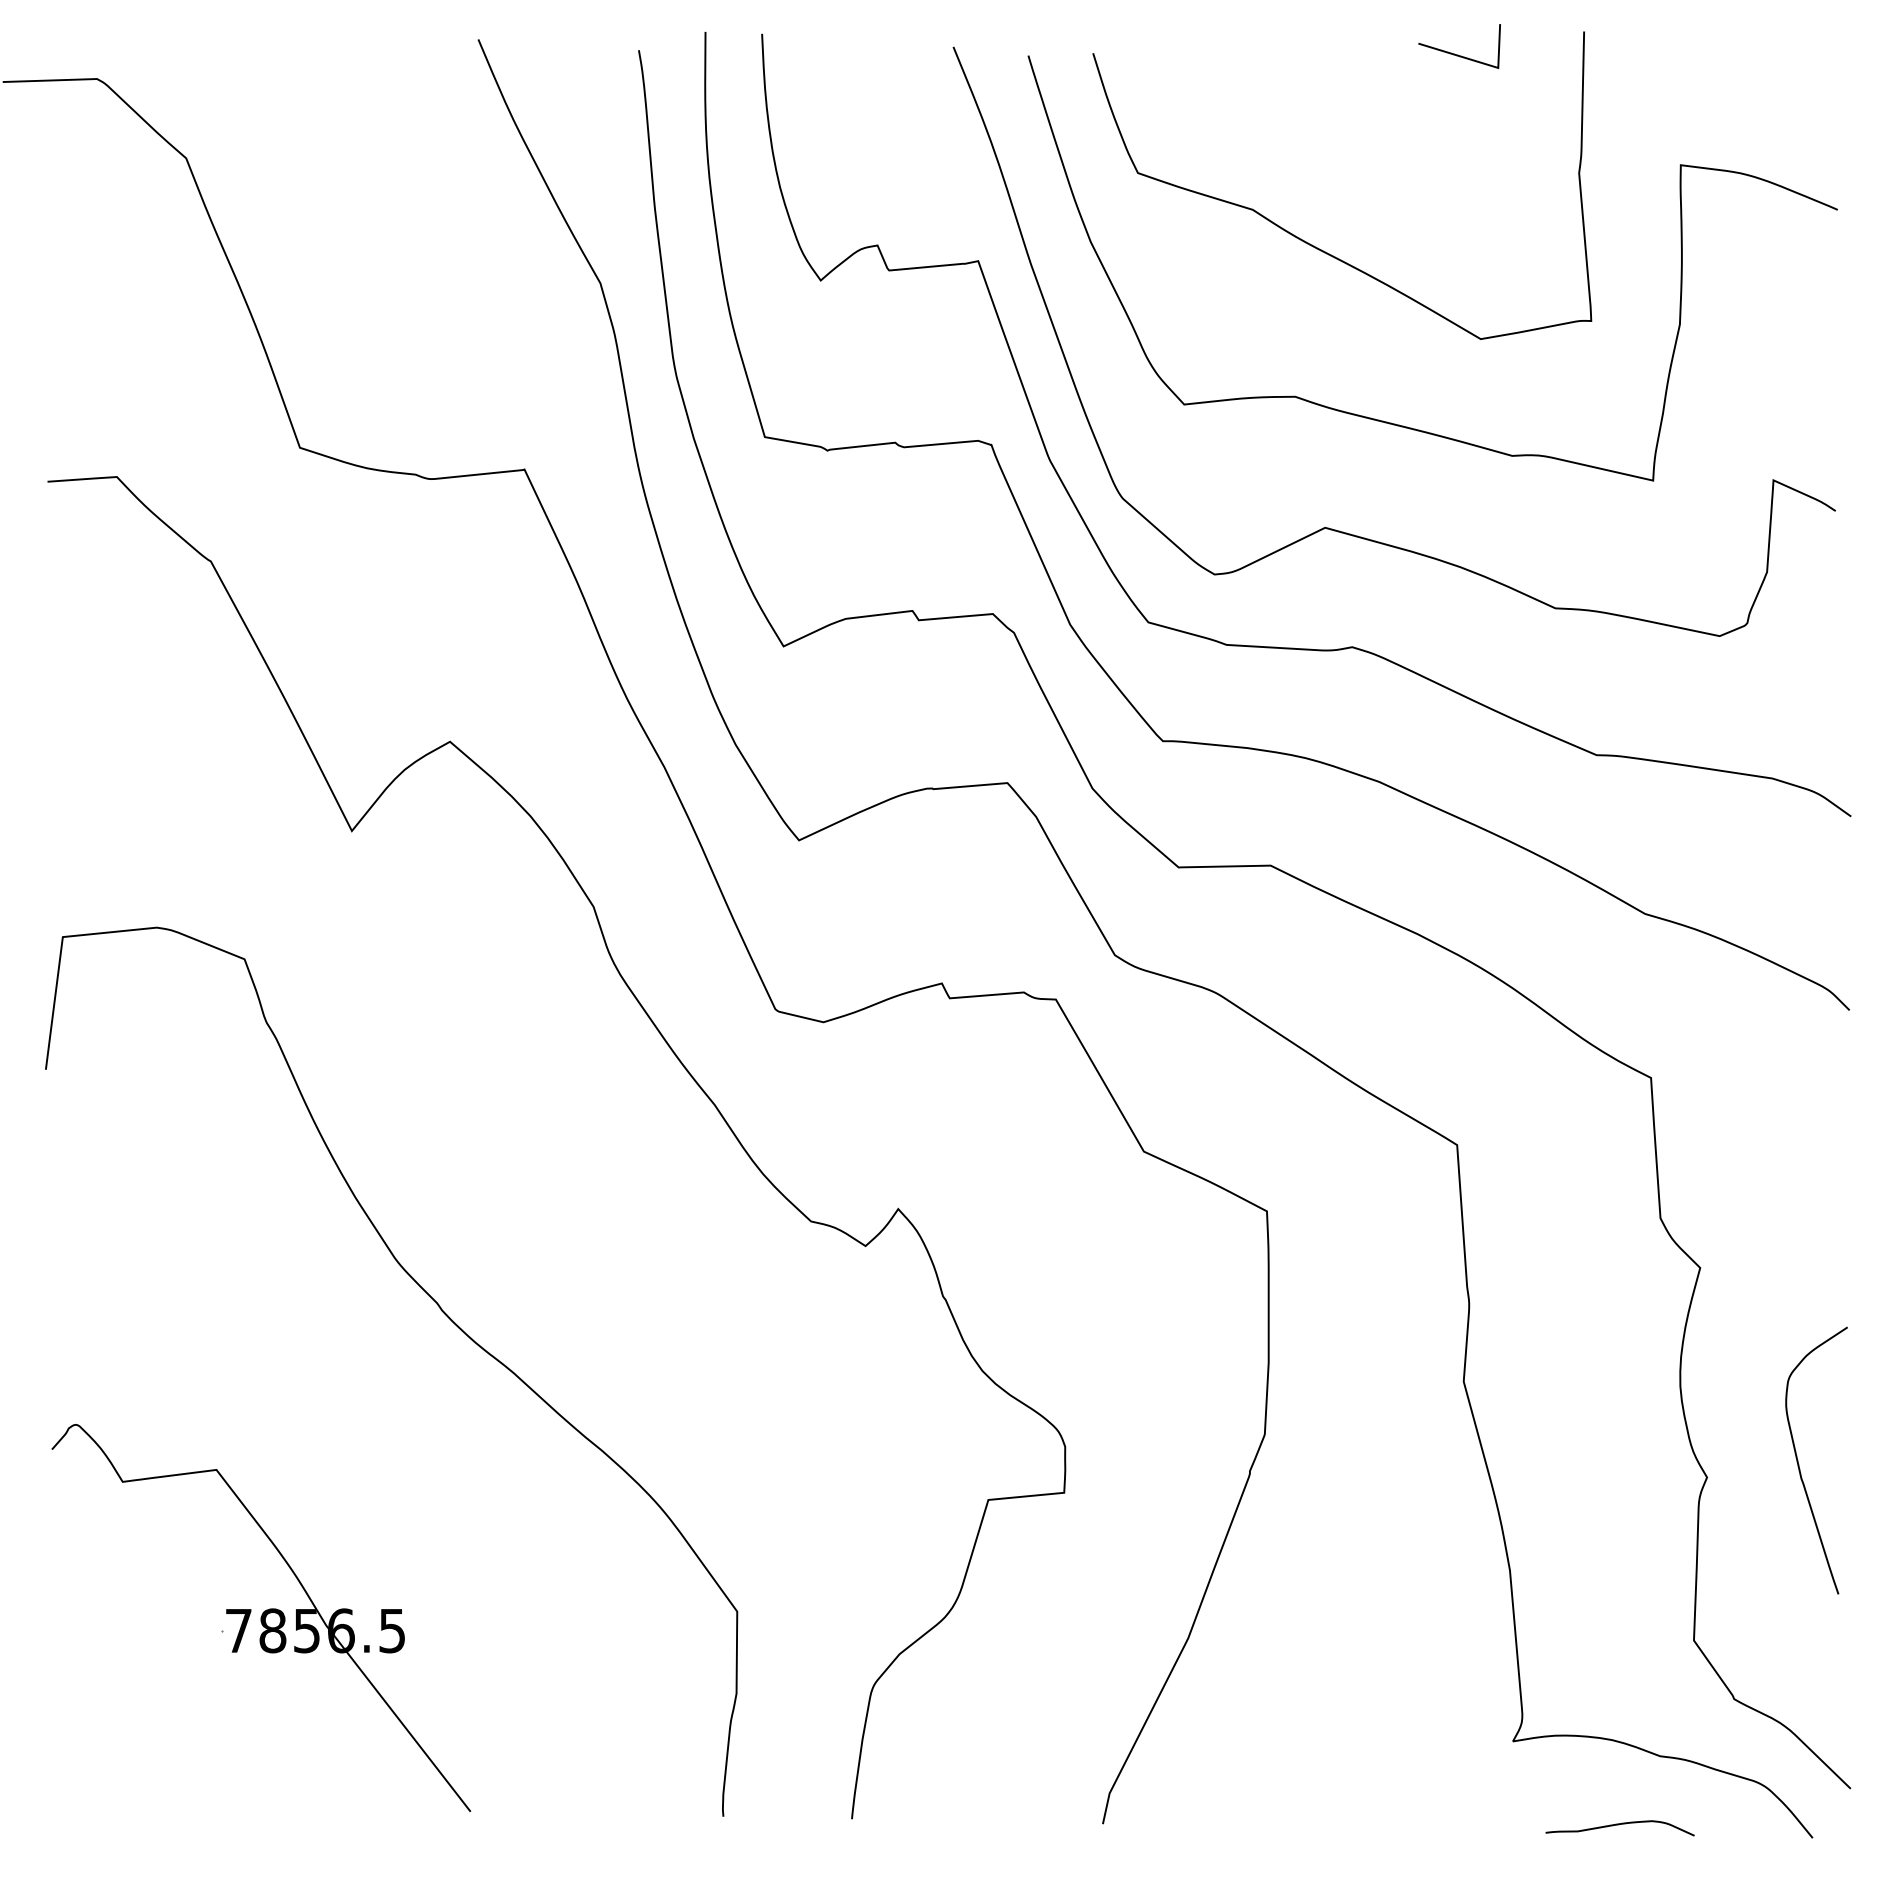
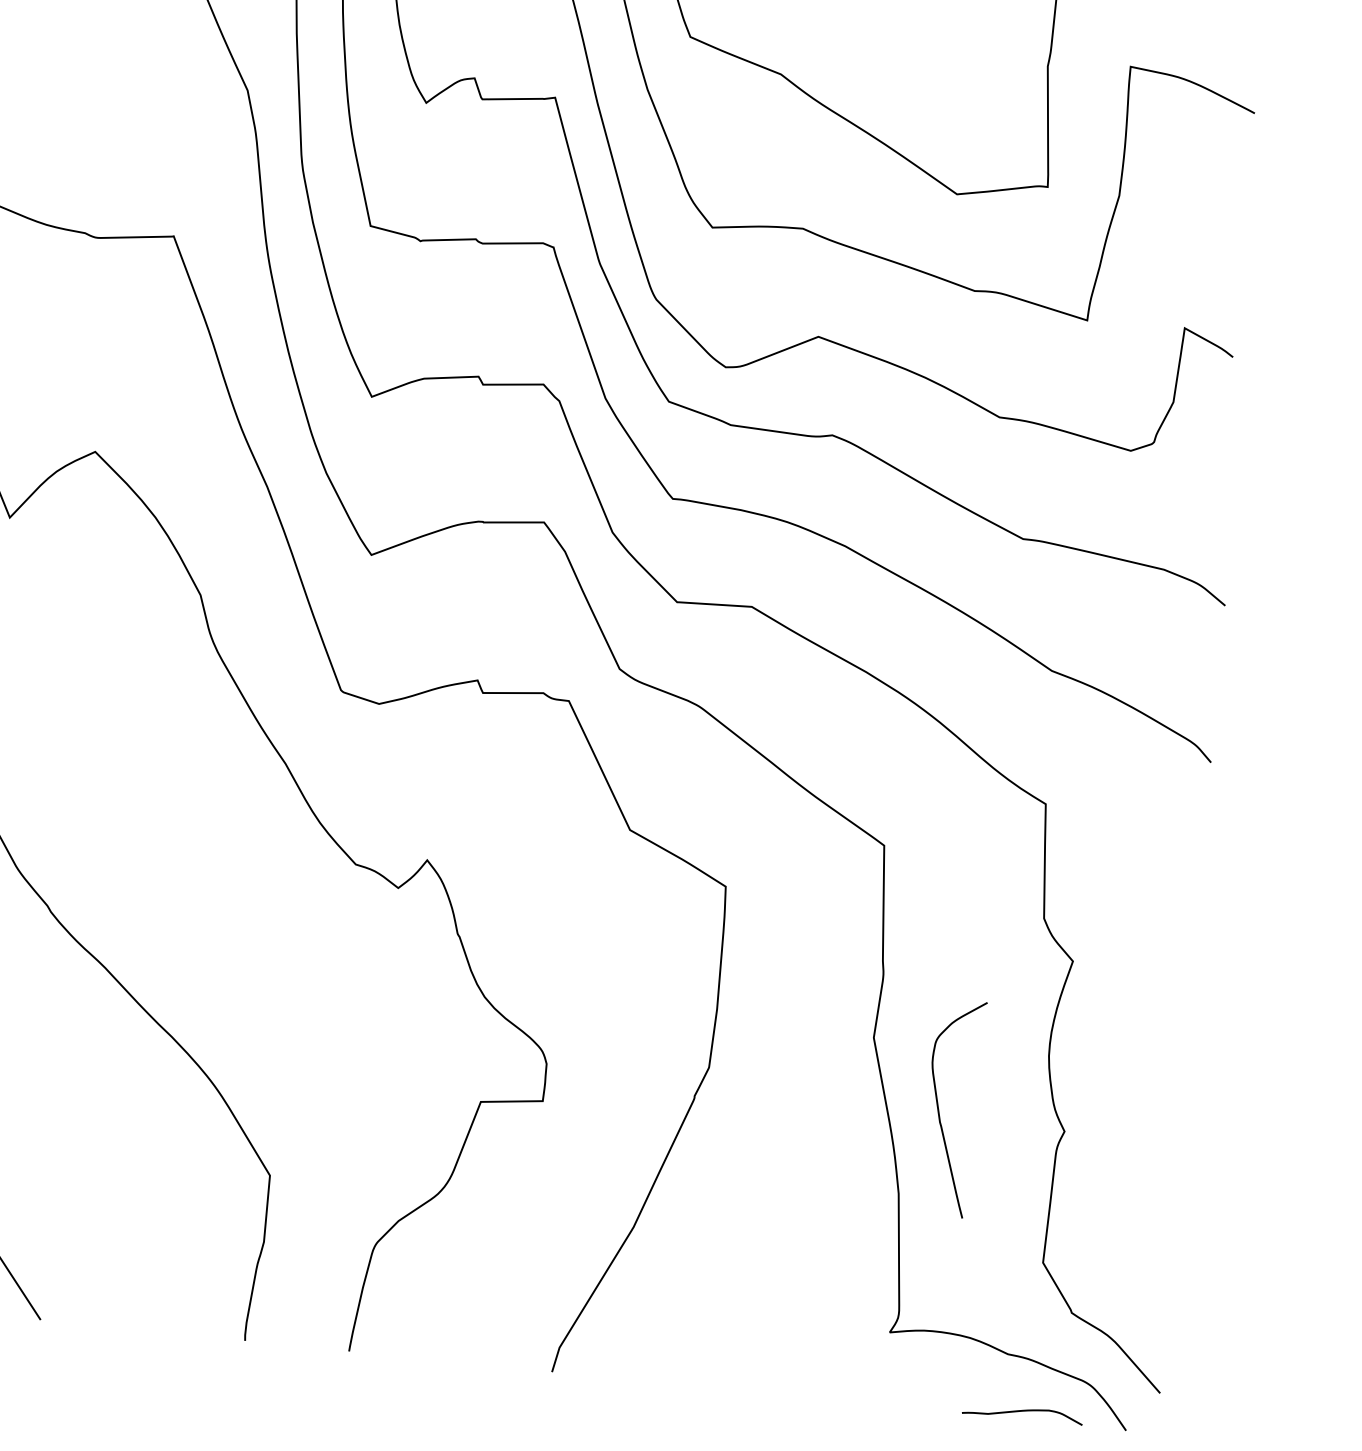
curve: (1799, 1464) -> (939, 1110), moved
curve: (1619, 1825) -> (1022, 1411), moved

